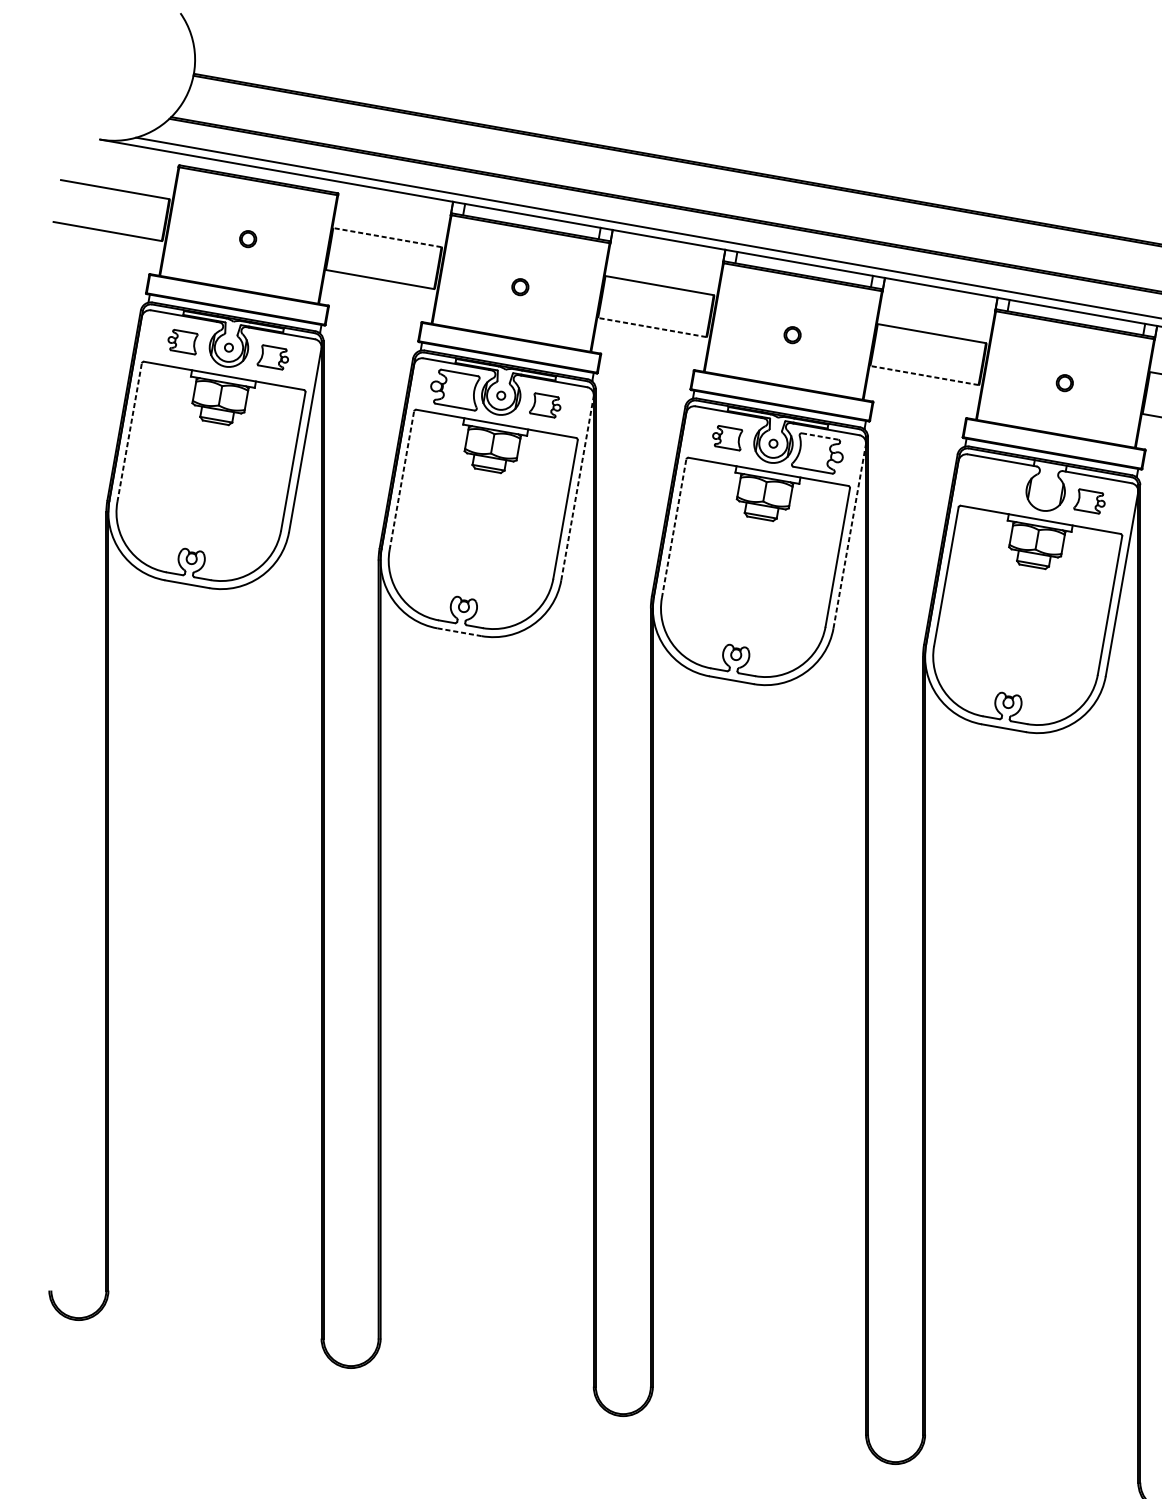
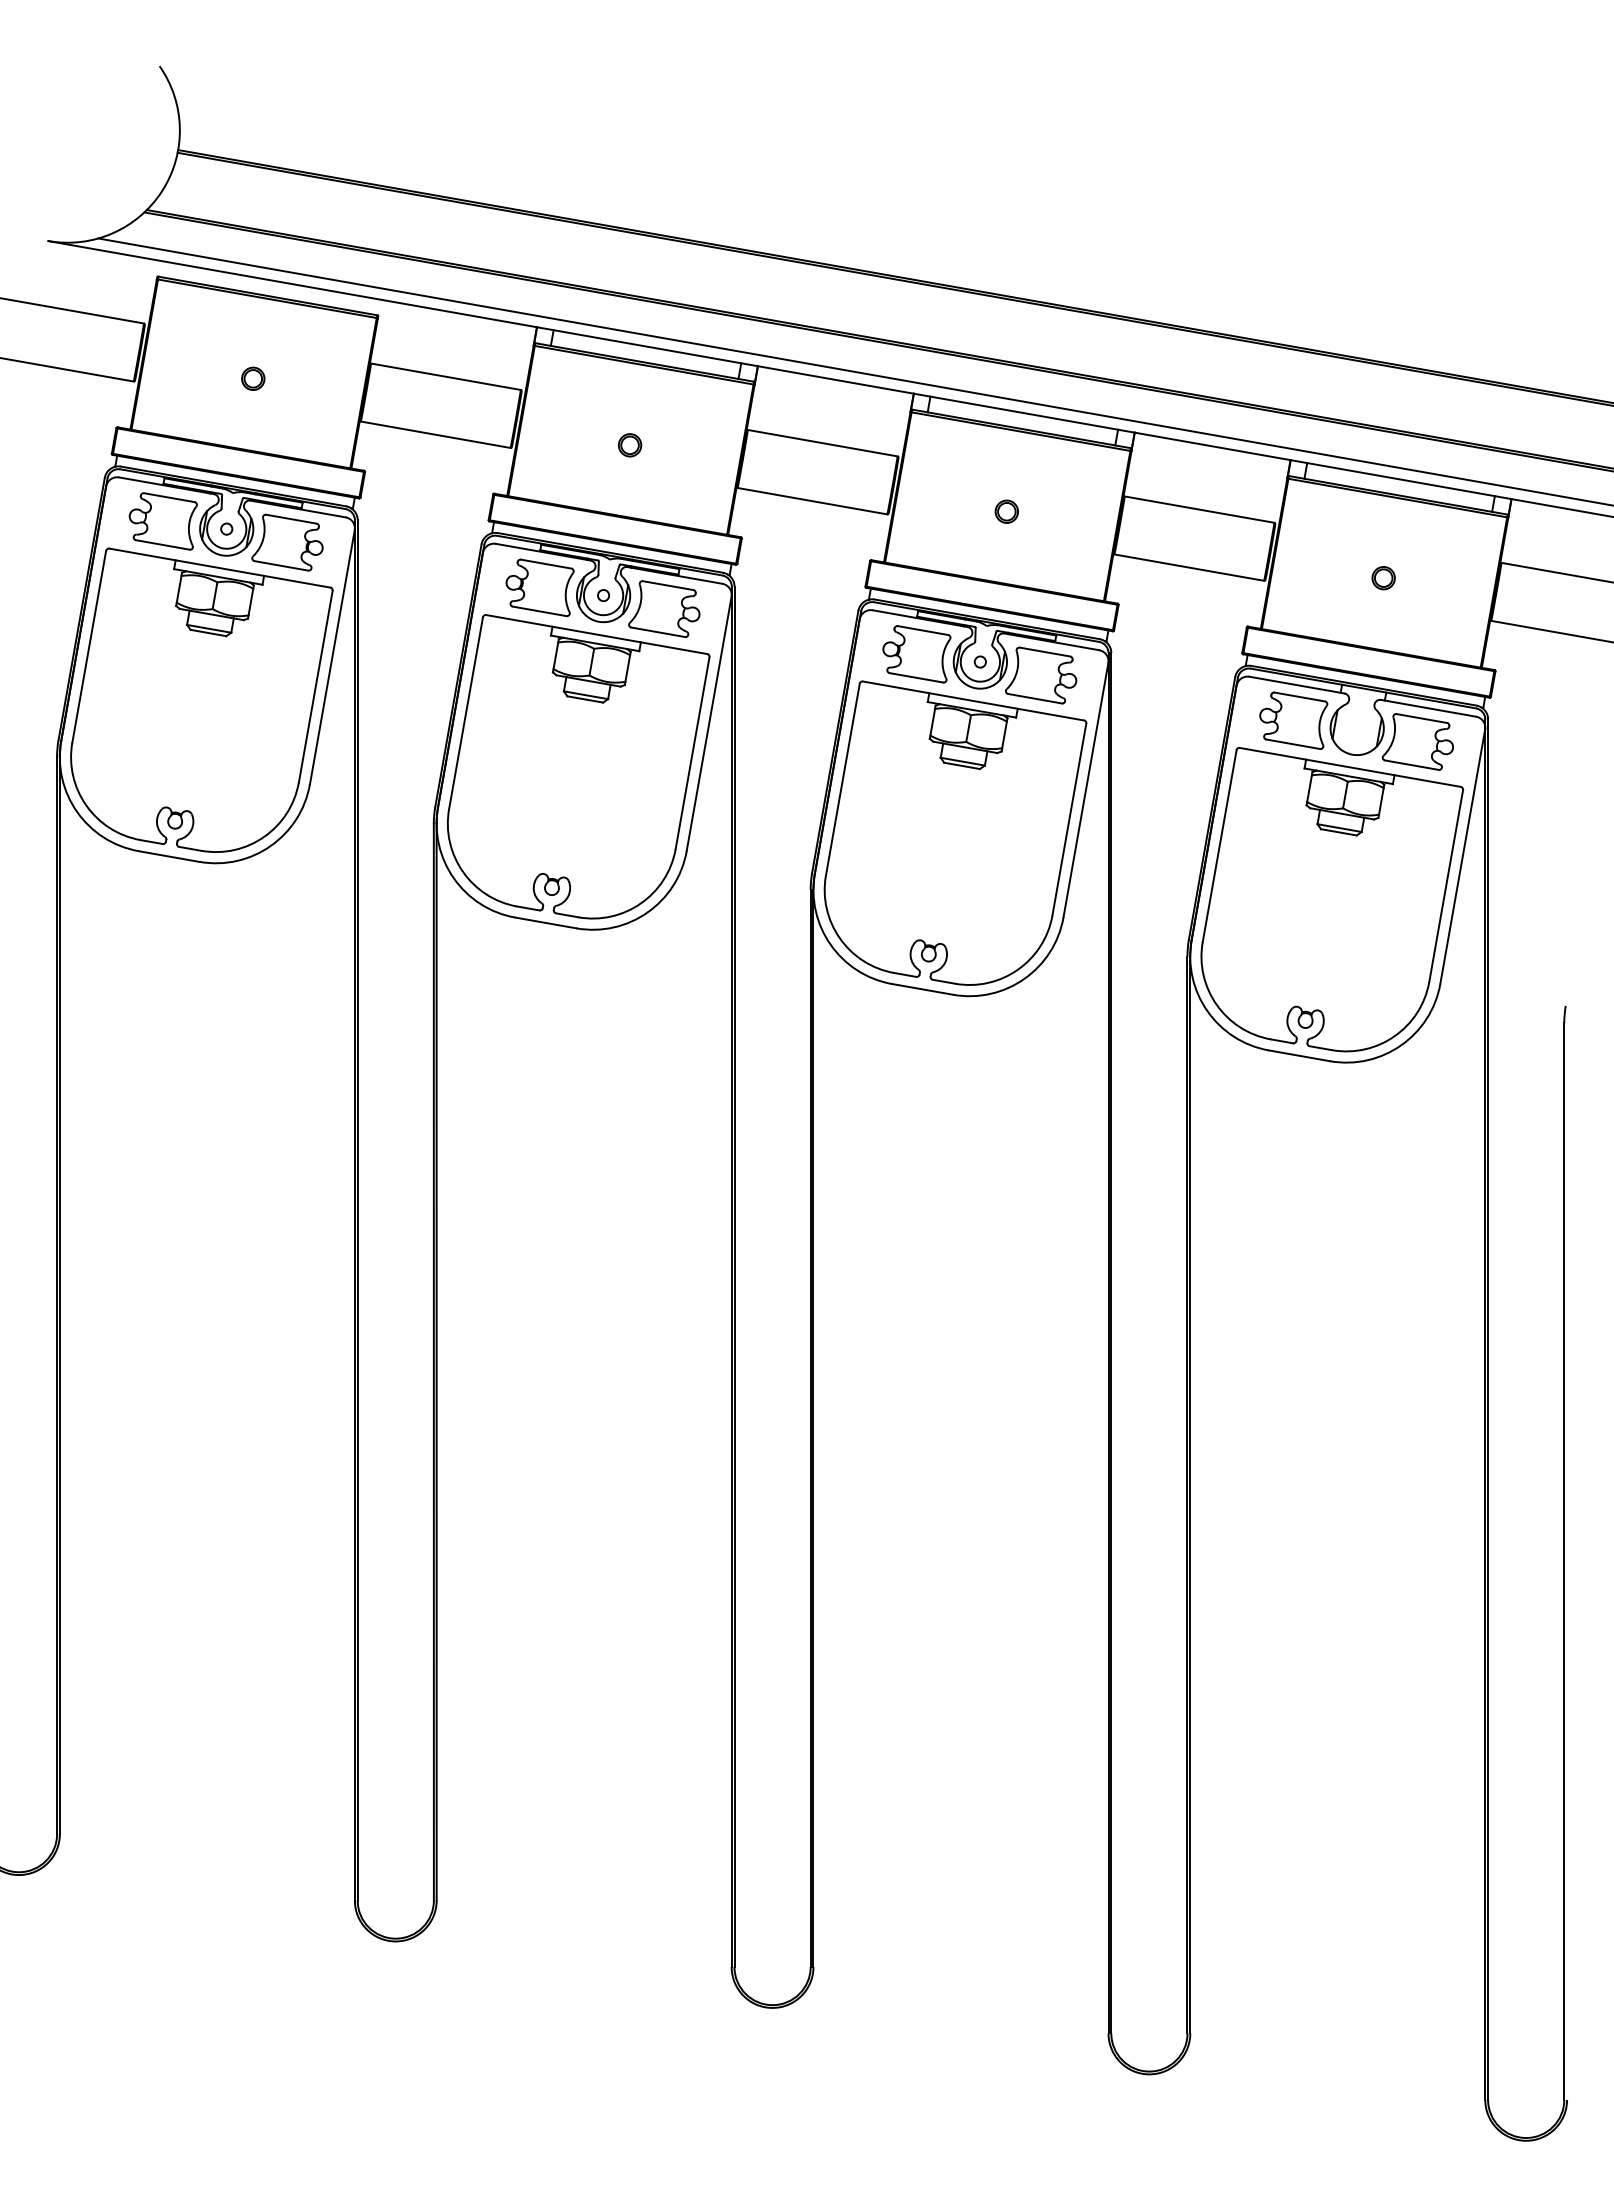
line: (387, 237) -> (445, 376), dashed -> solid
line: (652, 327) -> (812, 501), dashed -> solid
part: (182, 342) -> (162, 521), size x1.67
part: (272, 357) -> (287, 542), size x1.67
line: (924, 375) -> (1189, 567), dashed -> solid
part: (545, 405) -> (664, 608), size x1.67
line: (129, 432) -> (89, 646), dashed -> solid
line: (820, 436) -> (1045, 652), dashed -> solid
part: (727, 438) -> (916, 654), size x1.67
line: (402, 480) -> (466, 712), dashed -> solid
part: (999, 485) -> (1293, 720), added
line: (577, 488) -> (709, 723), dashed -> solid
part: (1089, 501) -> (1417, 741), size x1.67
line: (673, 528) -> (842, 779), dashed -> solid
line: (850, 535) -> (1086, 789), dashed -> solid
line: (459, 631) -> (545, 922), dashed -> solid

